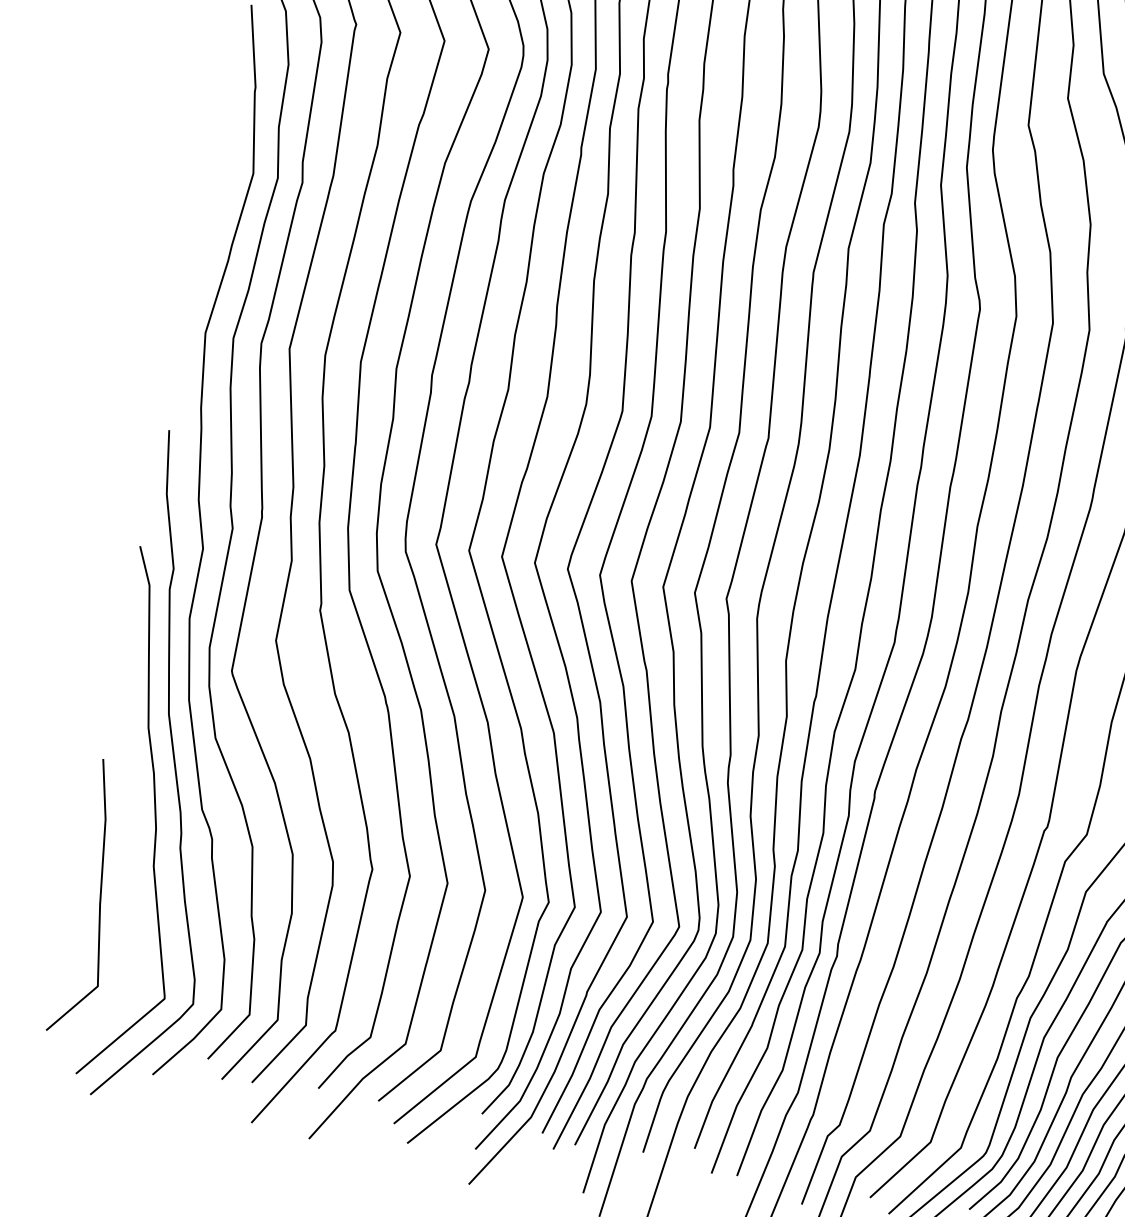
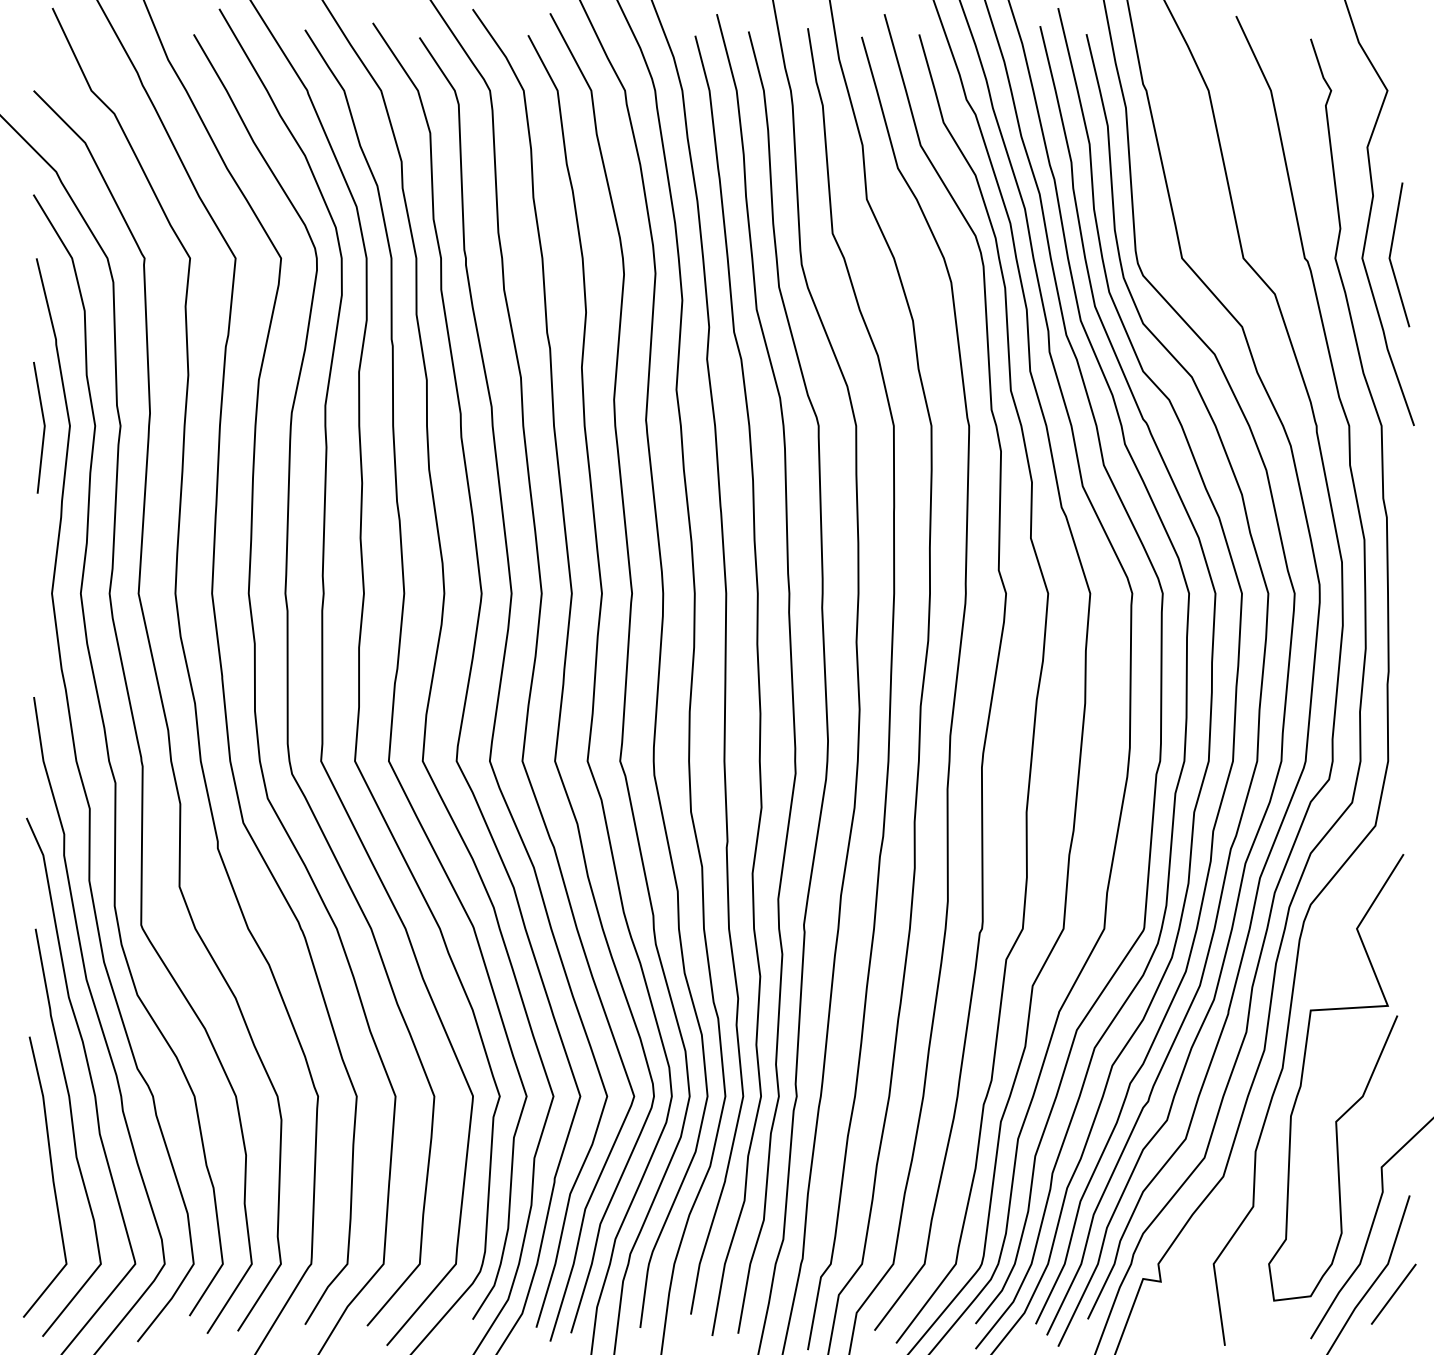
line: (227, 170) -> (43, 427), added
curve: (127, 859) -> (72, 1132), added

